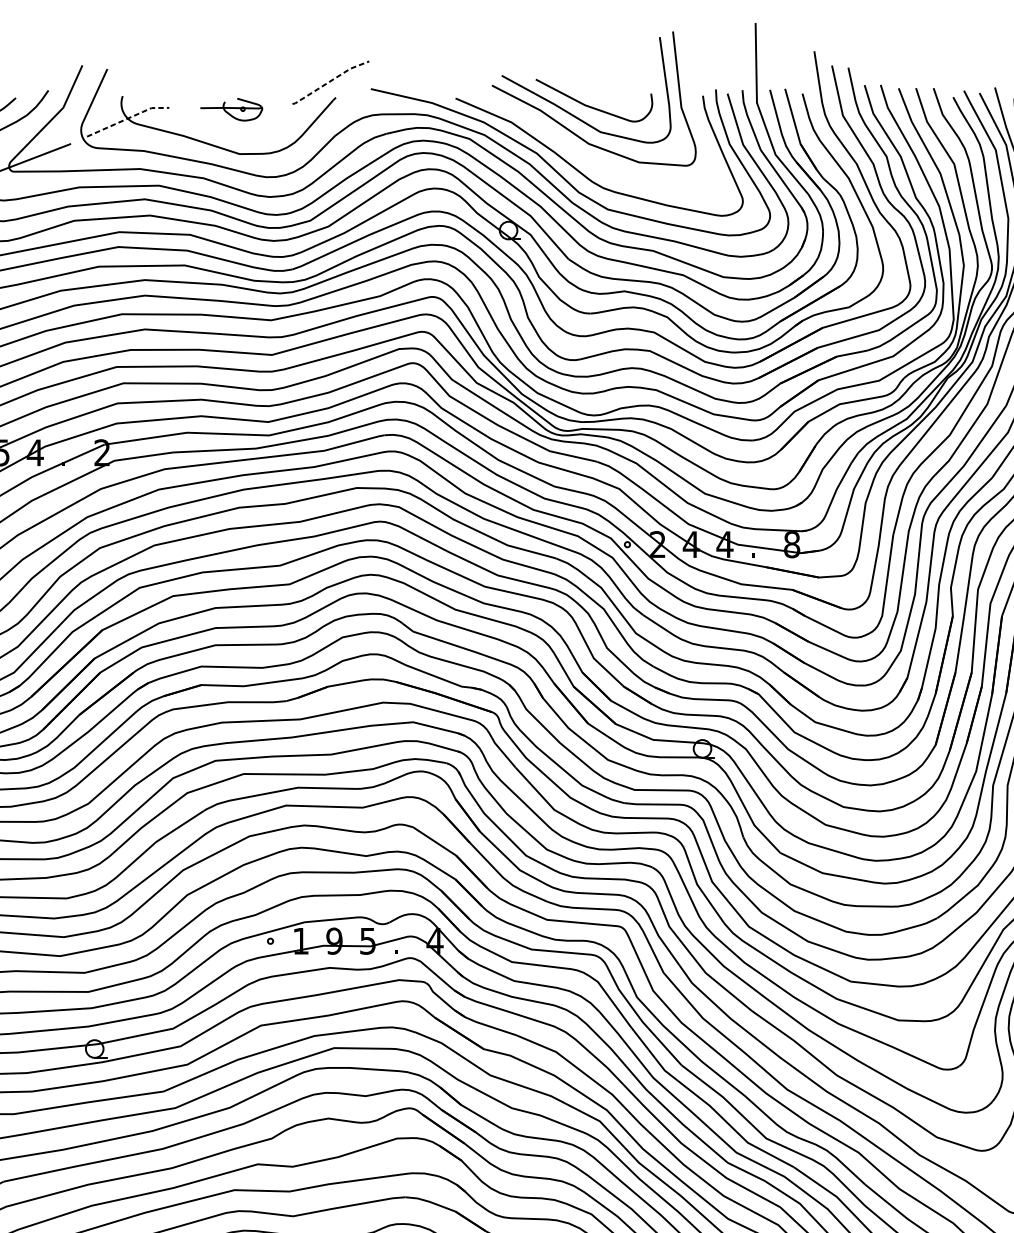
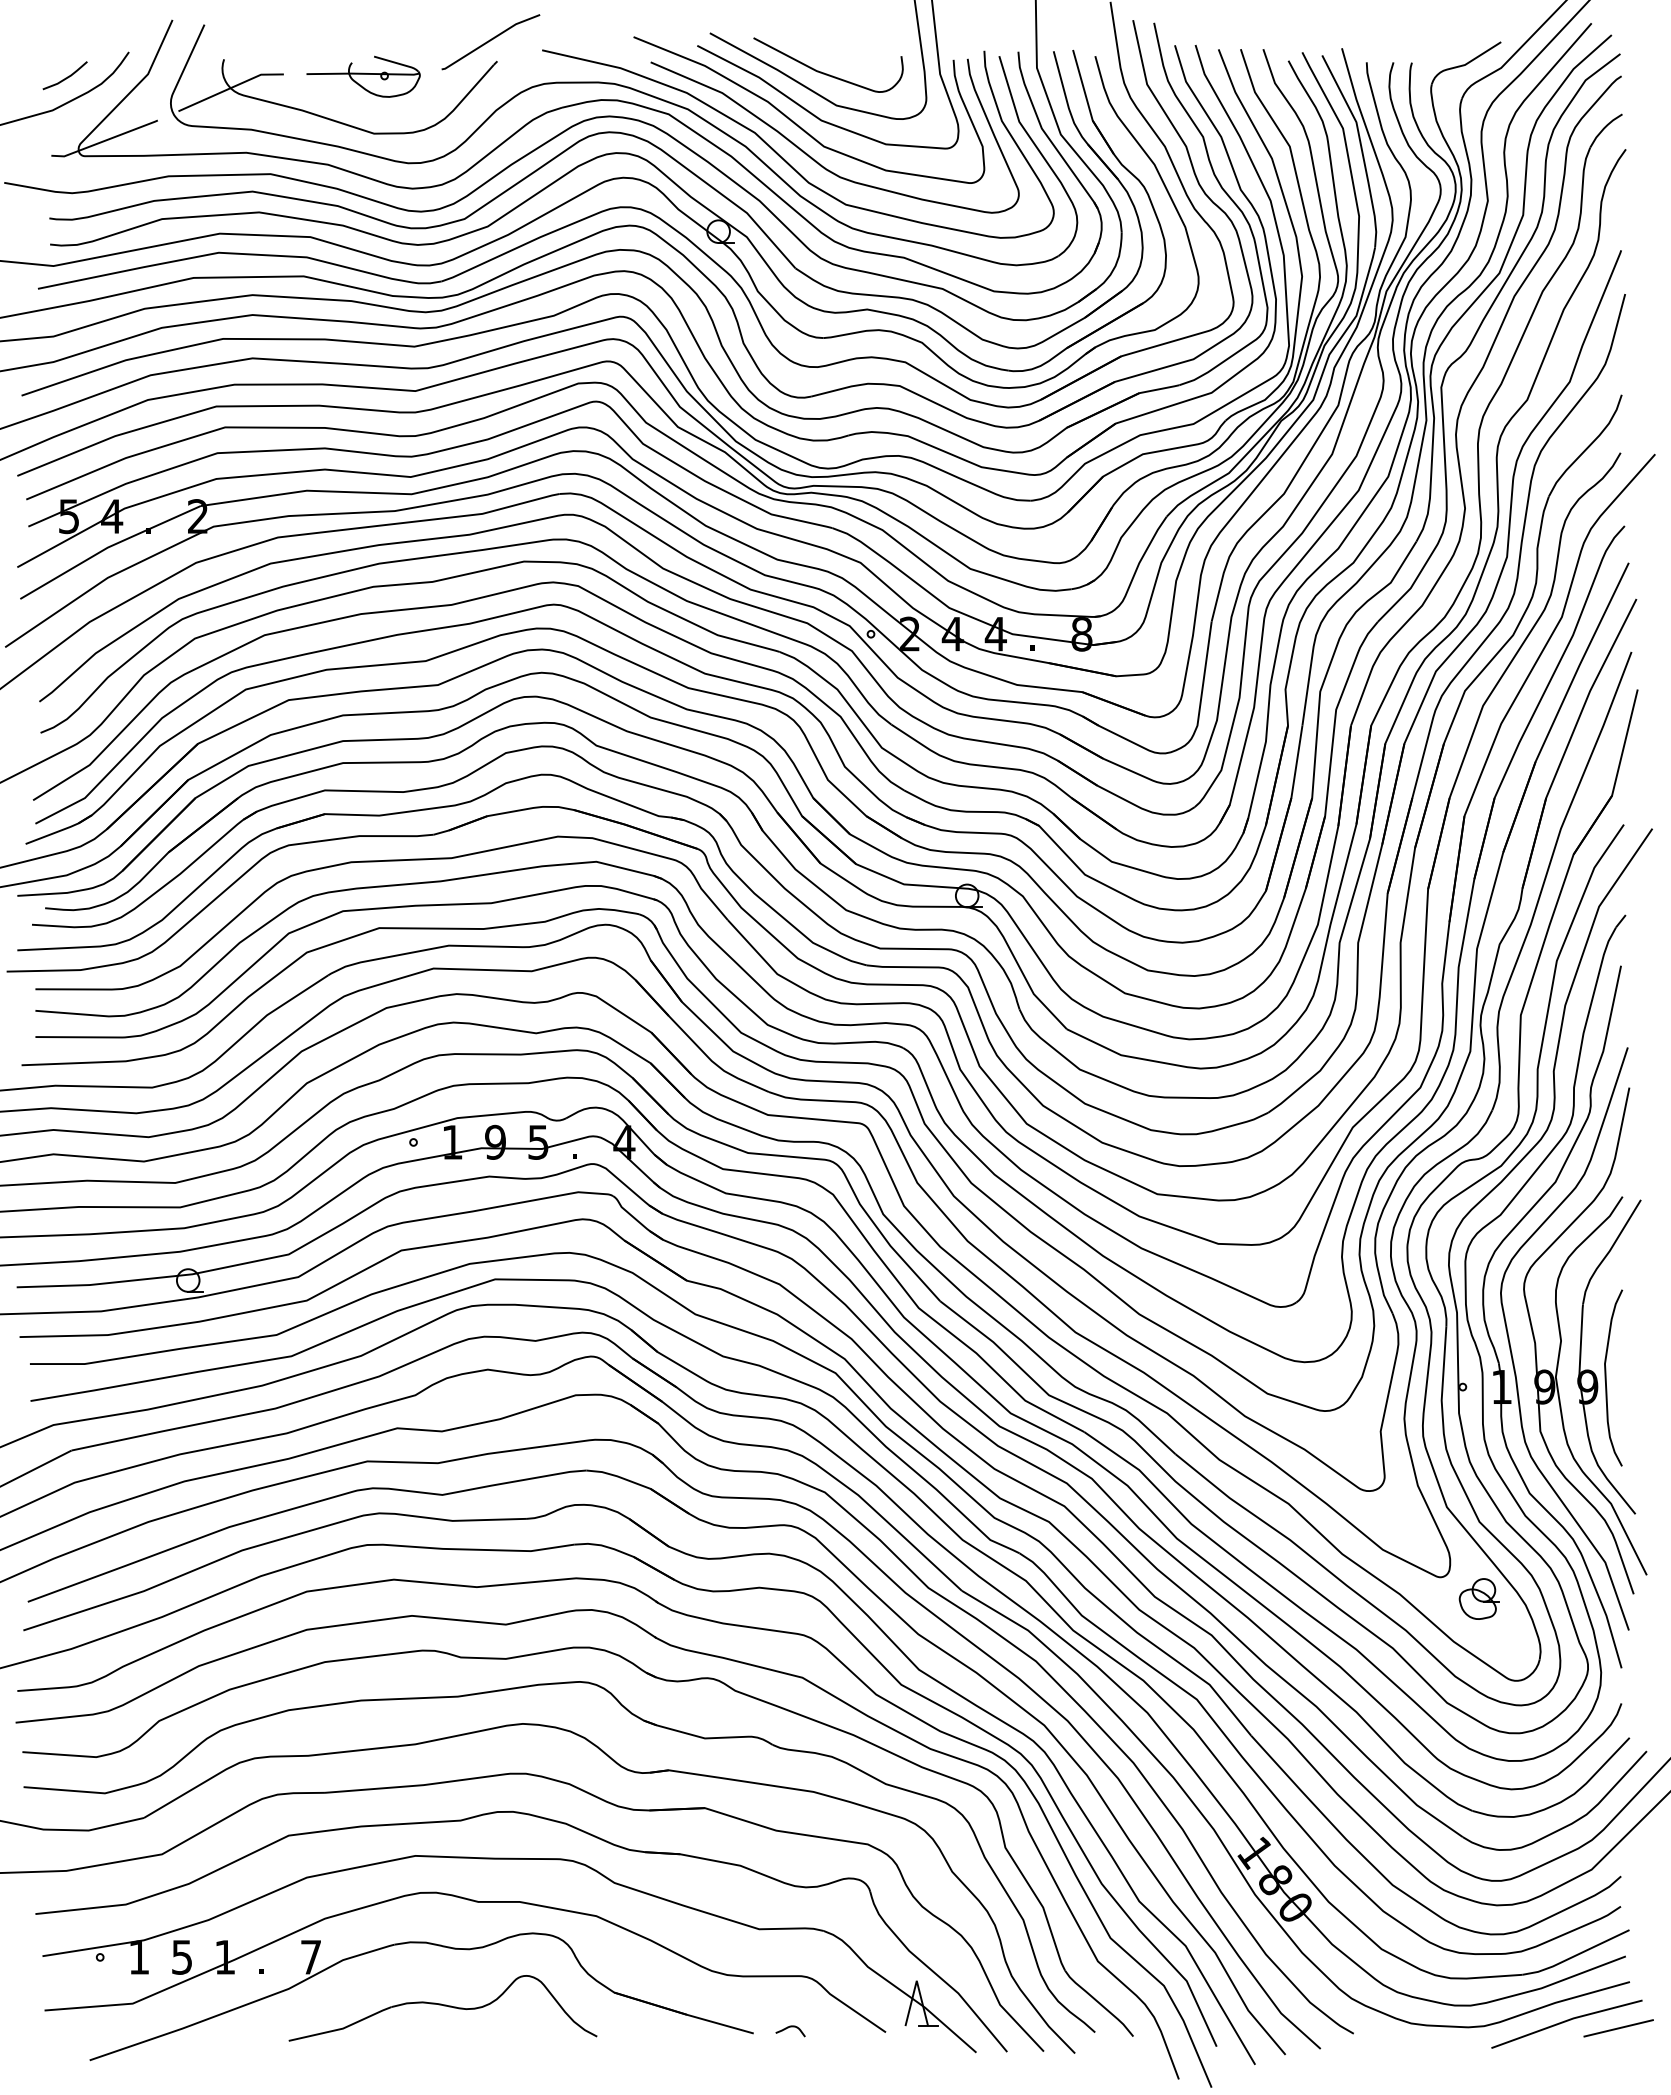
line: (329, 81) -> (489, 40), dashed -> solid
part: (231, 109) -> (363, 76), size x1.43
line: (128, 118) -> (231, 87), dashed -> solid
curve: (571, 147) -> (799, 125), added

